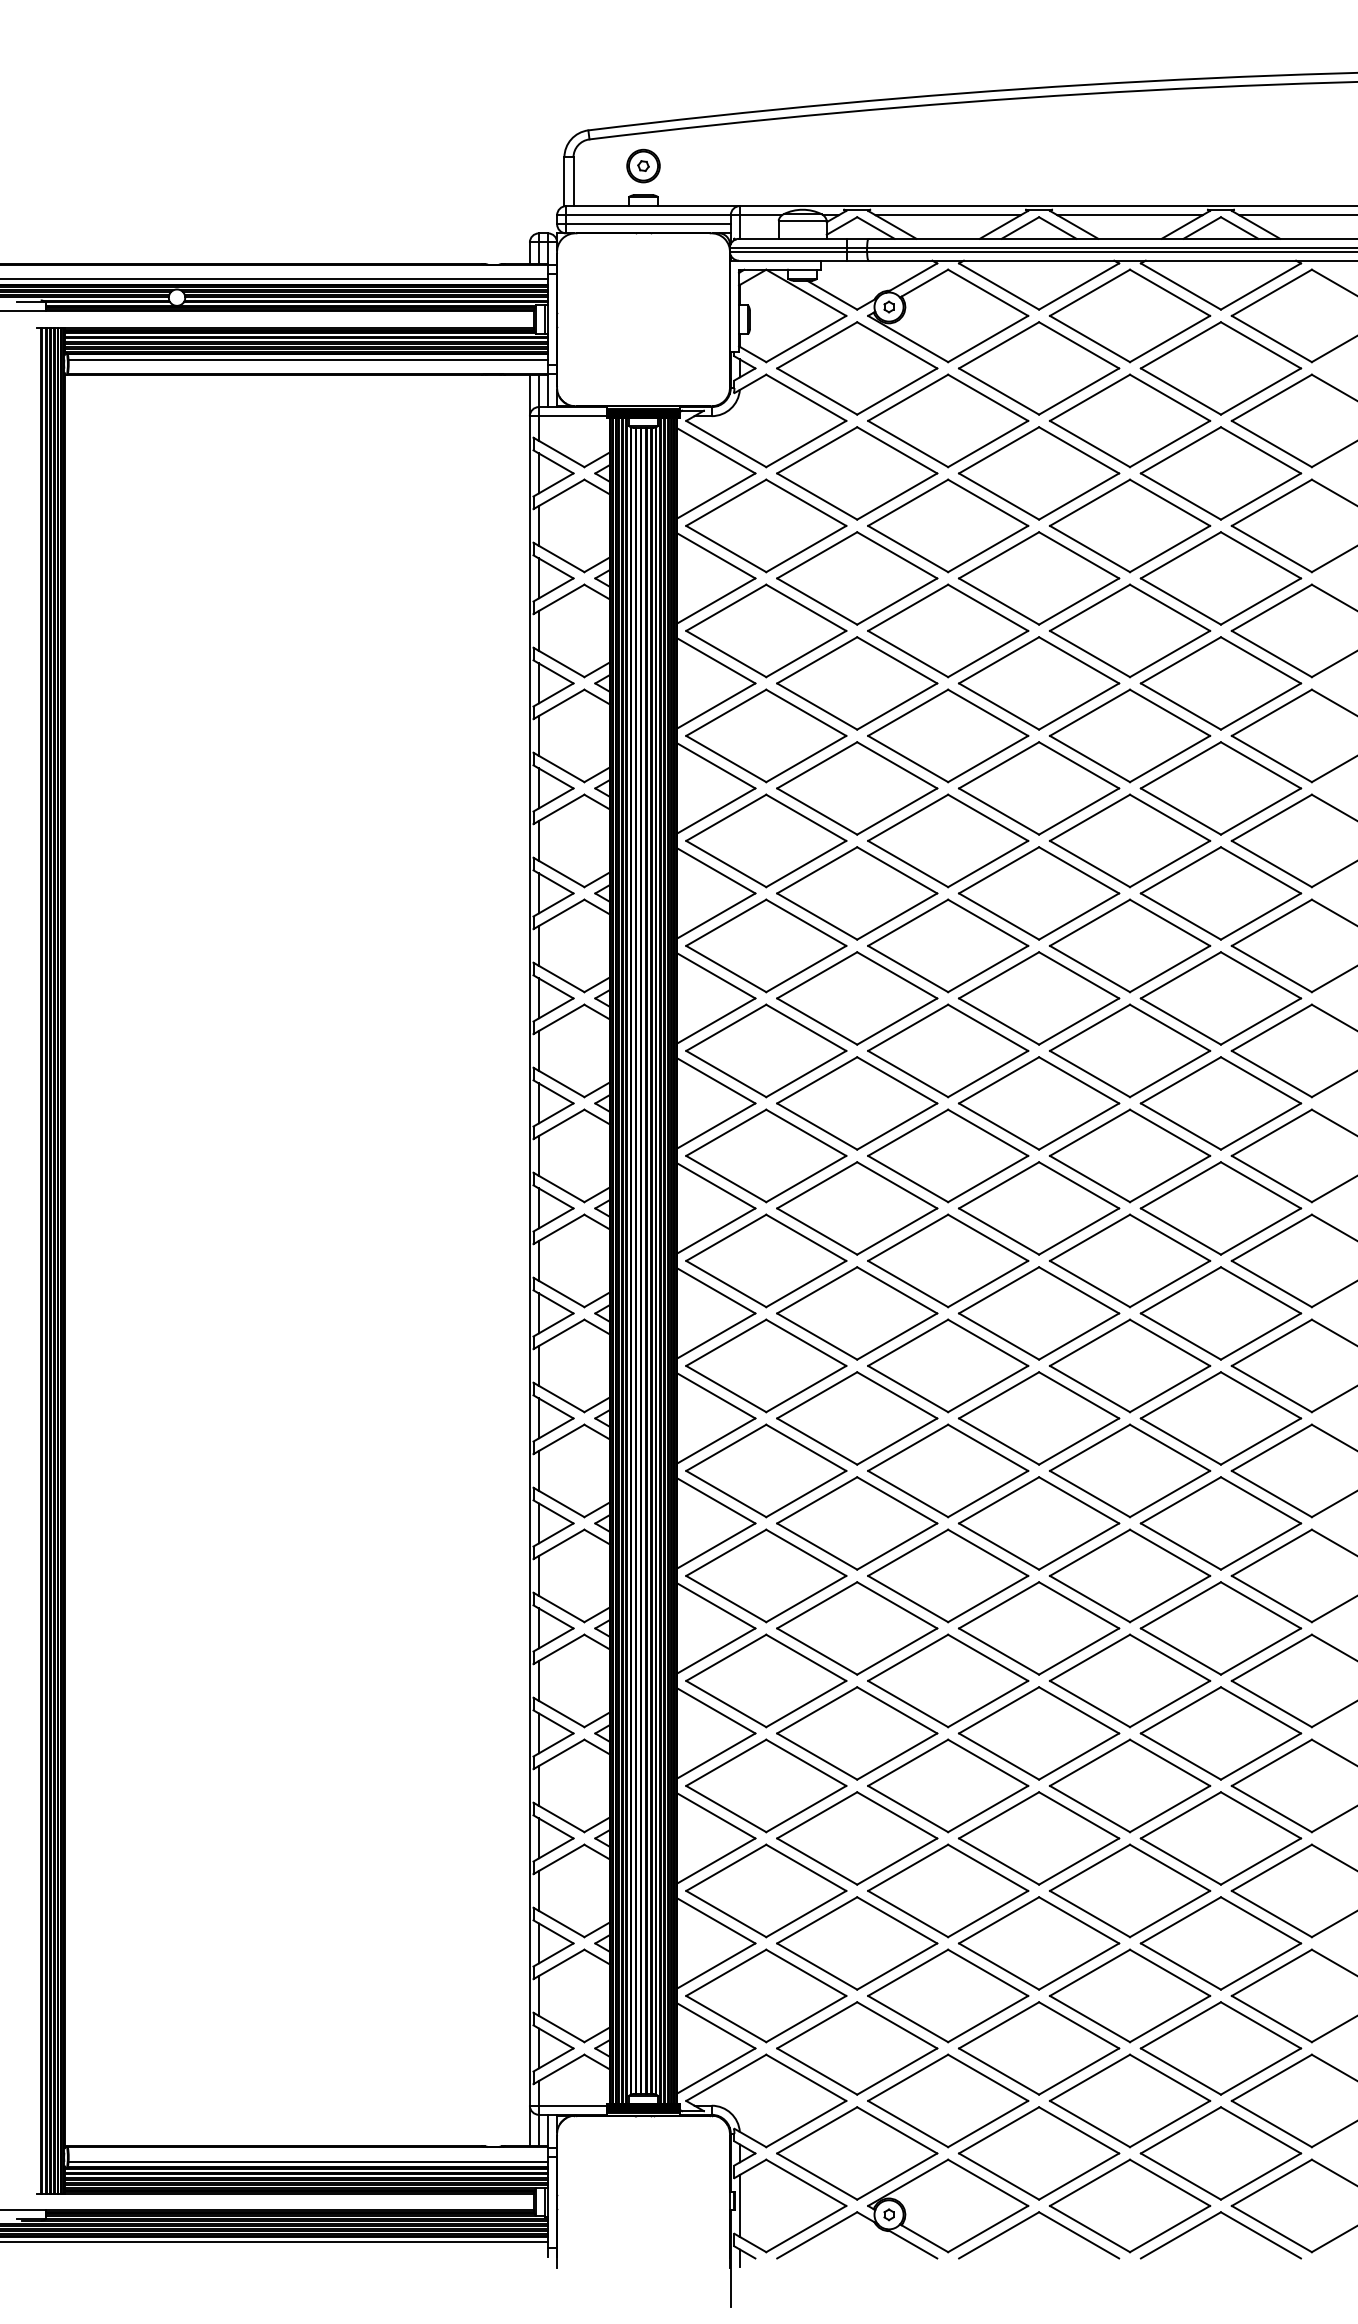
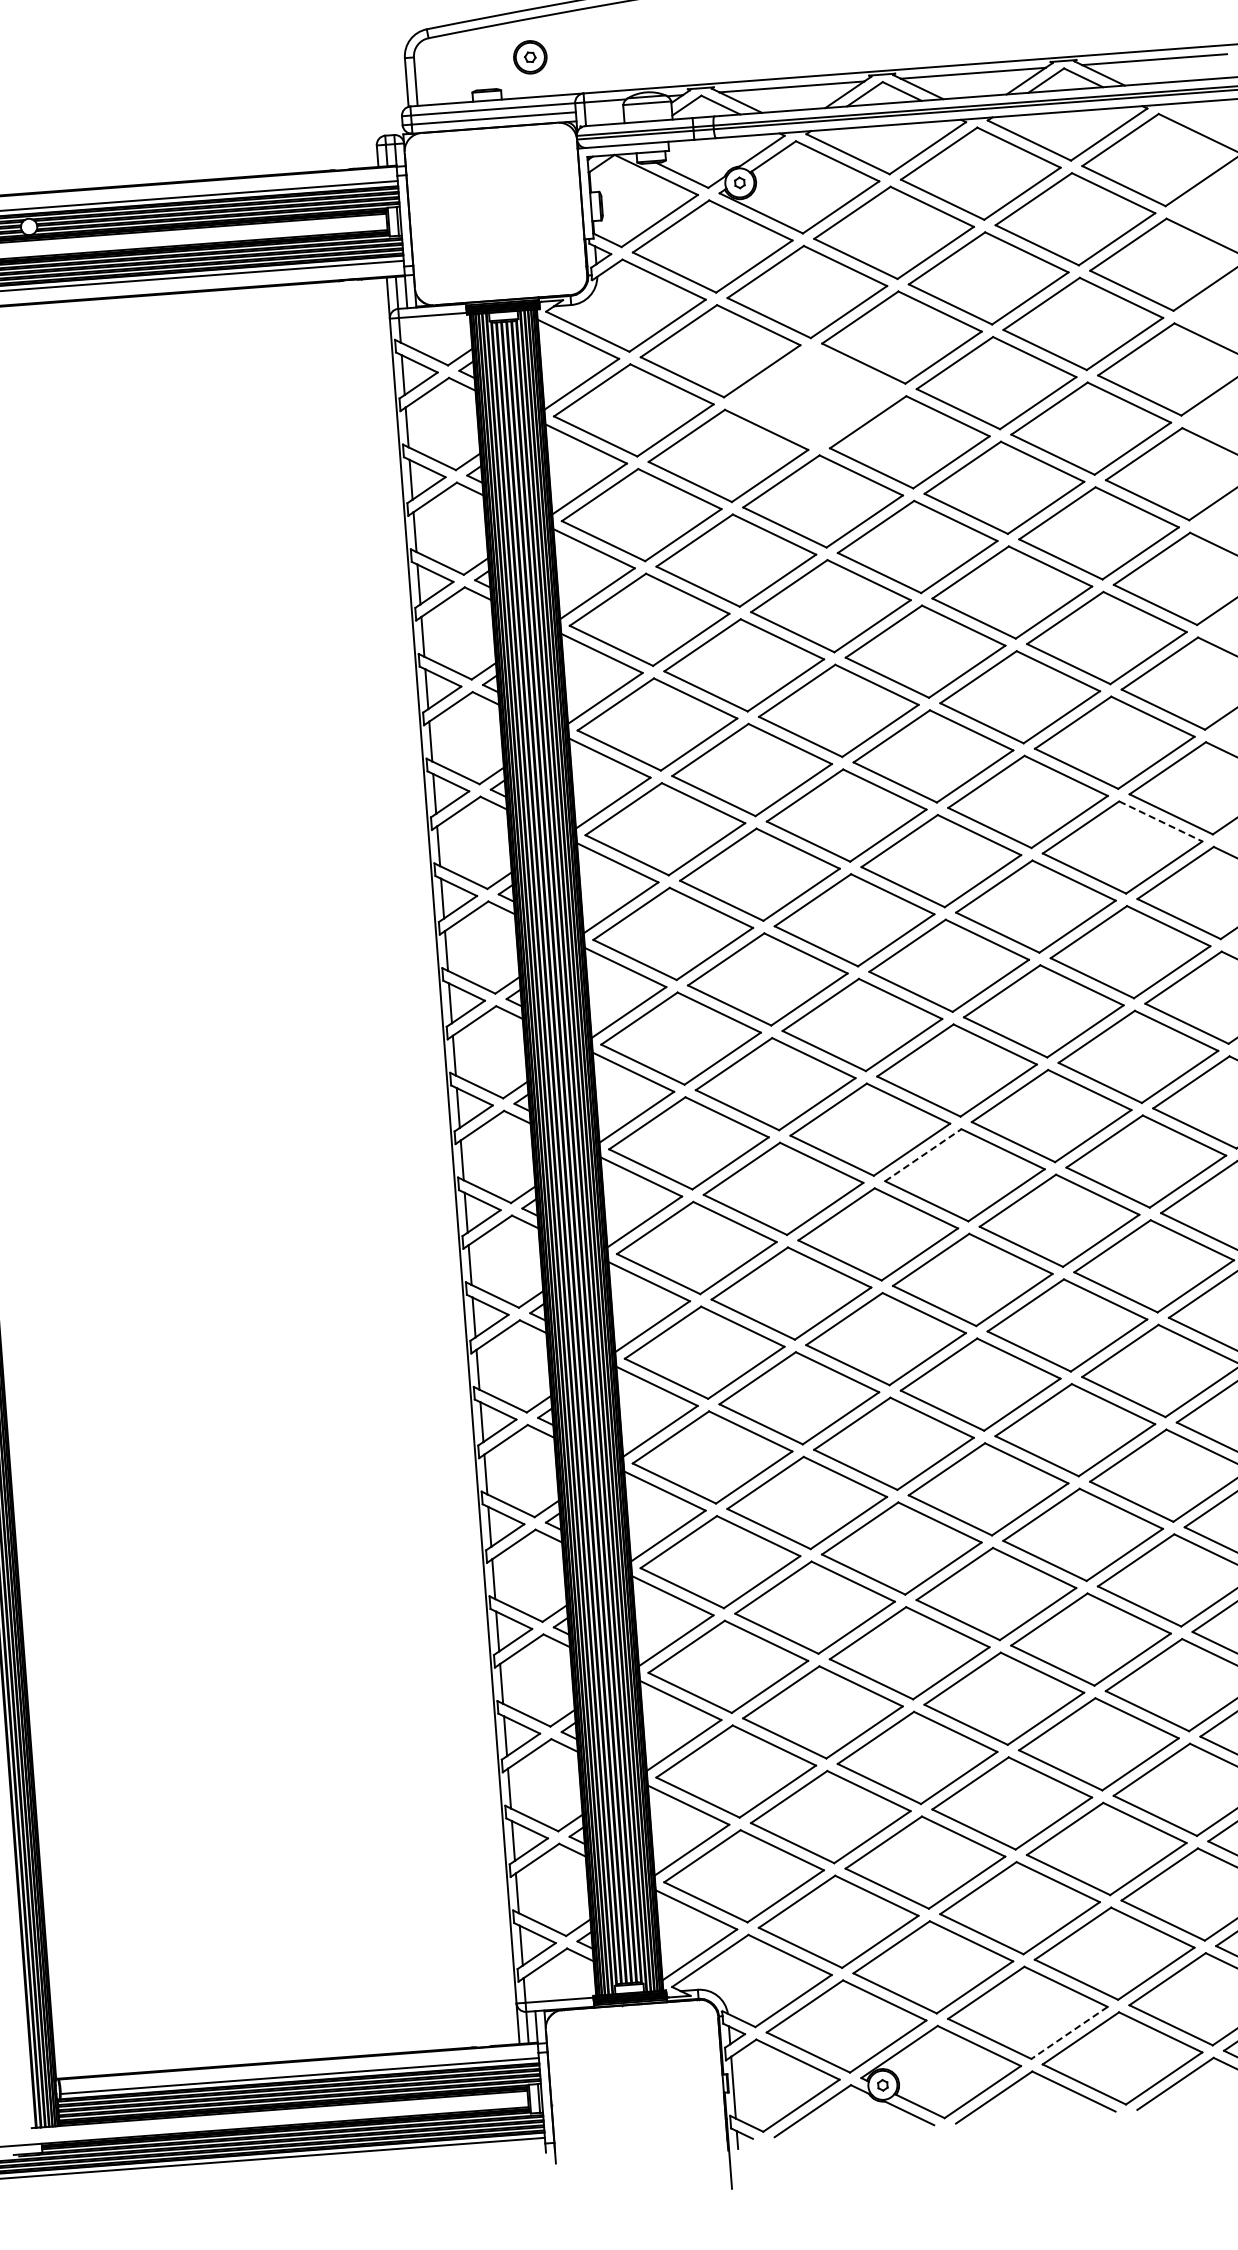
part: (643, 165) -> (530, 56), moved
part: (948, 525) -> (815, 396), removed
line: (1261, 975) -> (1161, 821), solid -> dashed
line: (999, 1290) -> (923, 1155), solid -> dashed
line: (1078, 2176) -> (1068, 2032), solid -> dashed

